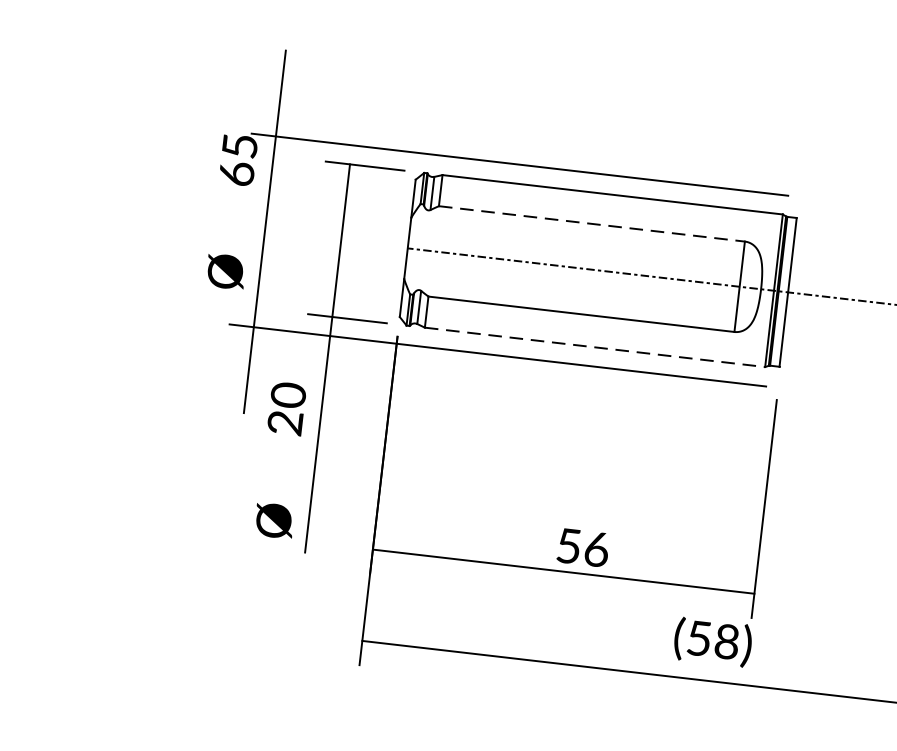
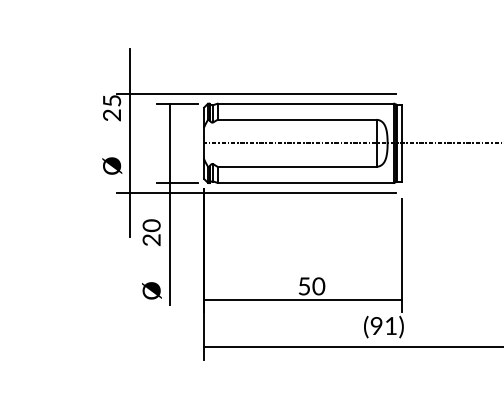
text: (237, 174) -> (112, 115), 65 -> 25
line: (592, 223) -> (297, 119), dashed -> solid
line: (596, 346) -> (306, 182), dashed -> solid
text: (596, 547) -> (318, 285), 56 -> 50
text: (712, 641) -> (383, 326), (58) -> (91)

